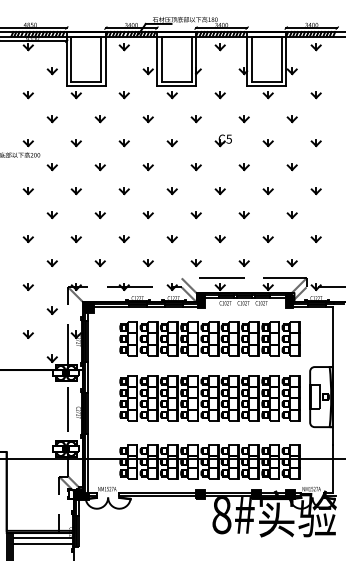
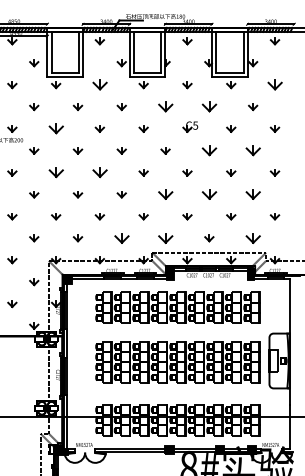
part: (123, 95) -> (99, 85), size x1.6
part: (315, 95) -> (274, 85), size x1.6
part: (195, 119) -> (164, 107), size x1.6
part: (243, 119) -> (208, 107), size x1.6
part: (75, 143) -> (55, 129), size x1.6
part: (243, 167) -> (208, 151), size x1.6
part: (291, 167) -> (252, 151), size x1.6
part: (75, 191) -> (55, 173), size x1.6
part: (123, 191) -> (99, 173), size x1.6
part: (195, 215) -> (164, 195), size x1.6
part: (243, 215) -> (208, 195), size x1.6
part: (291, 215) -> (252, 195), size x1.6
part: (147, 262) -> (121, 238), size x1.6
part: (195, 262) -> (164, 238), size x1.6
part: (291, 262) -> (252, 238), size x1.6

